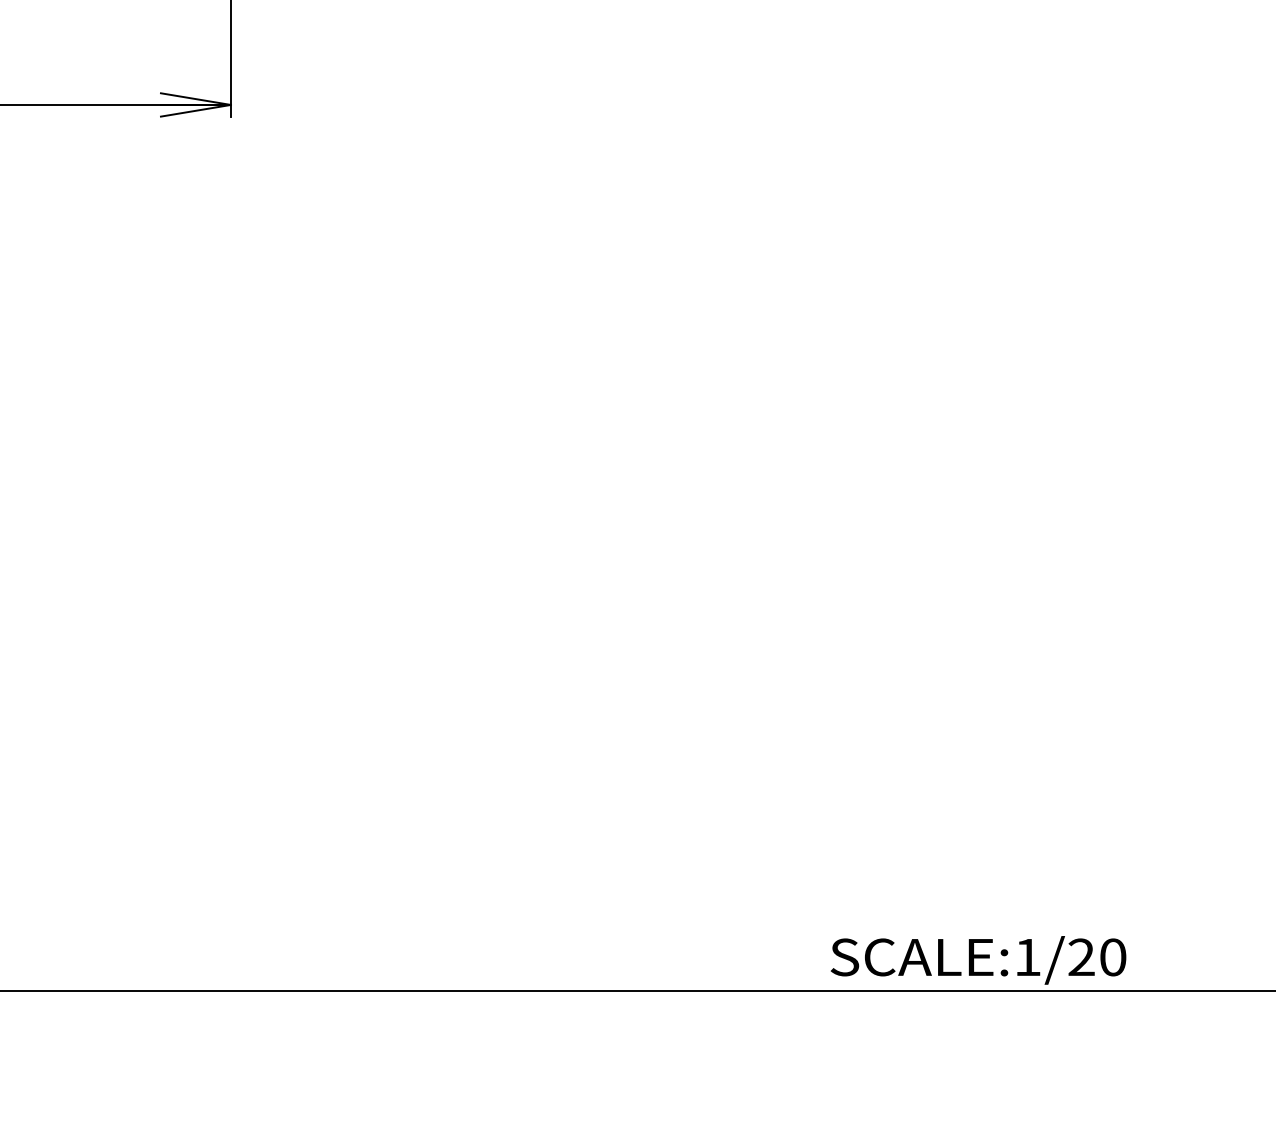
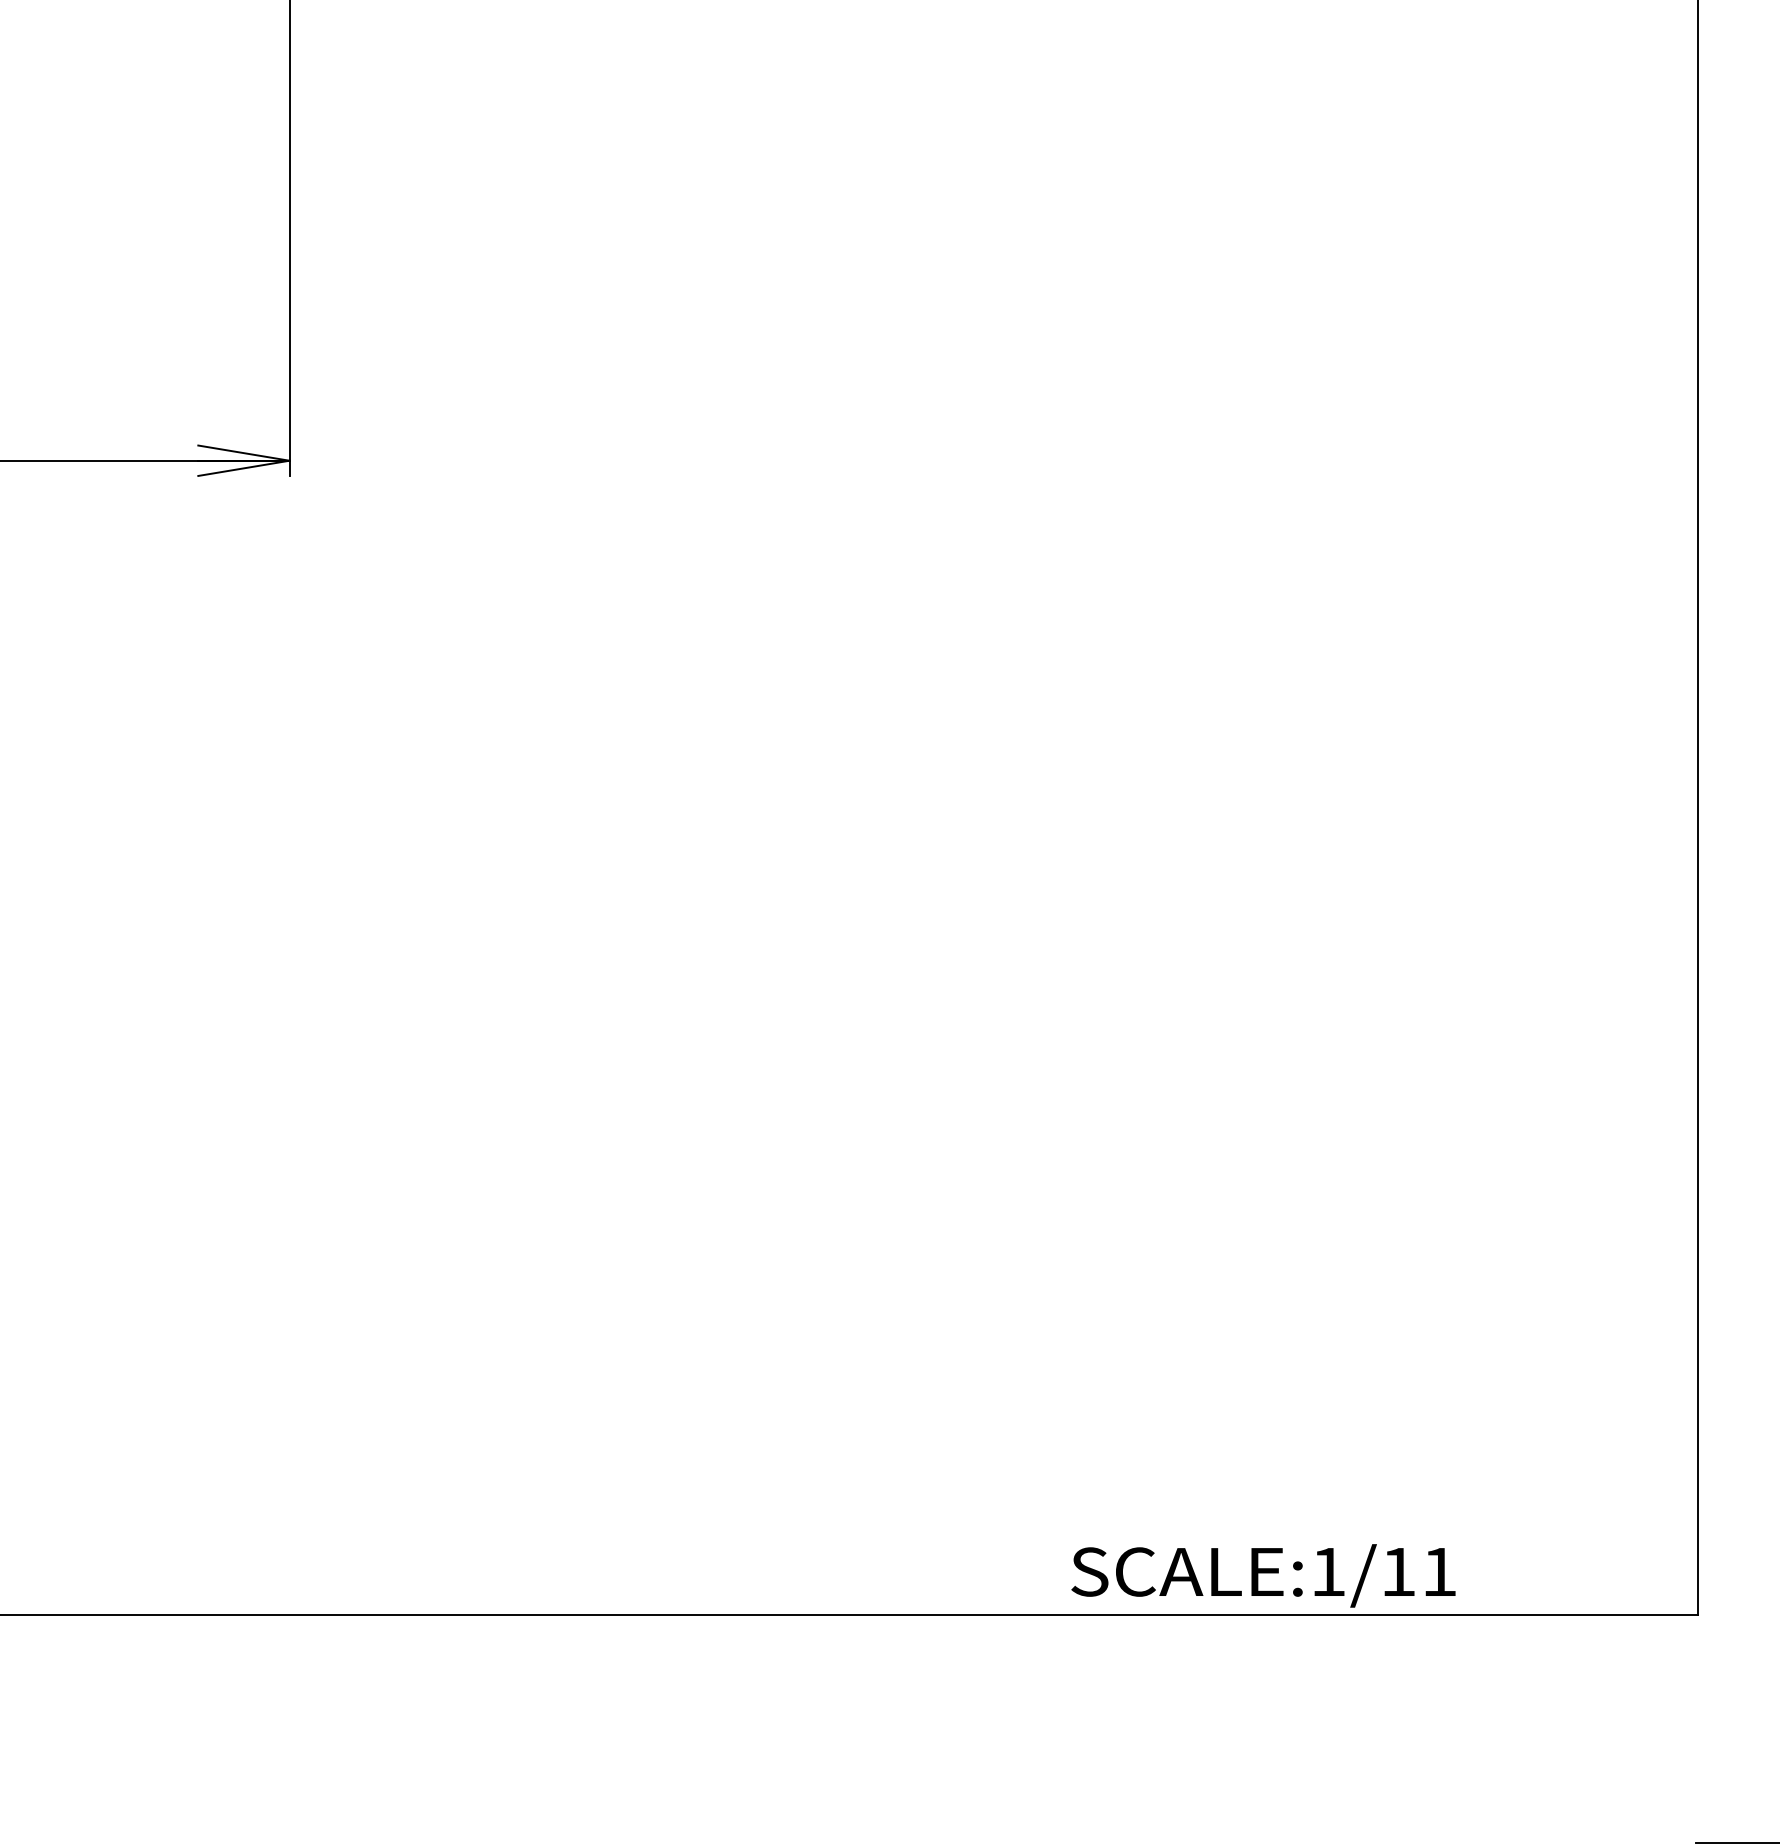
text: (1096, 957) -> (1418, 1571), SCALE:1/20 -> SCALE:1/11

